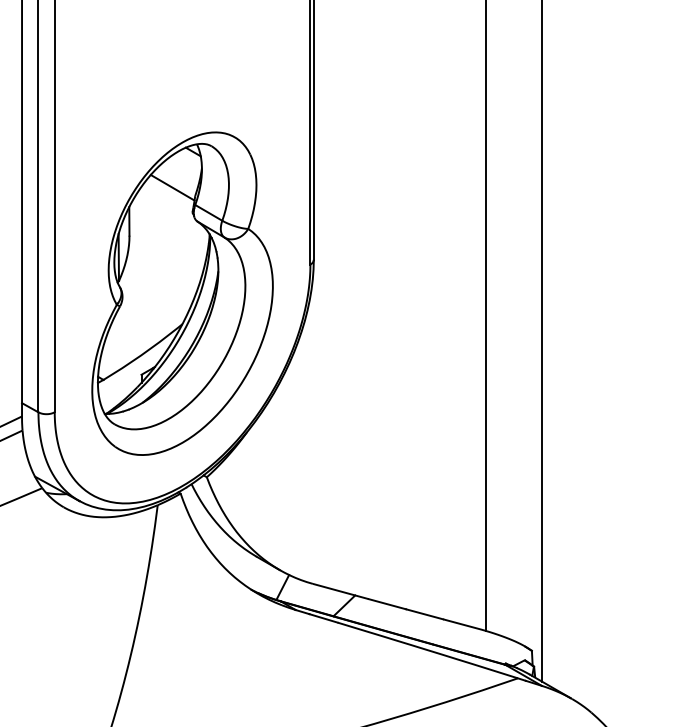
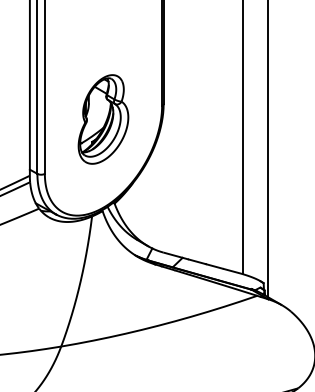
part: (182, 293) -> (103, 119), size x0.6

